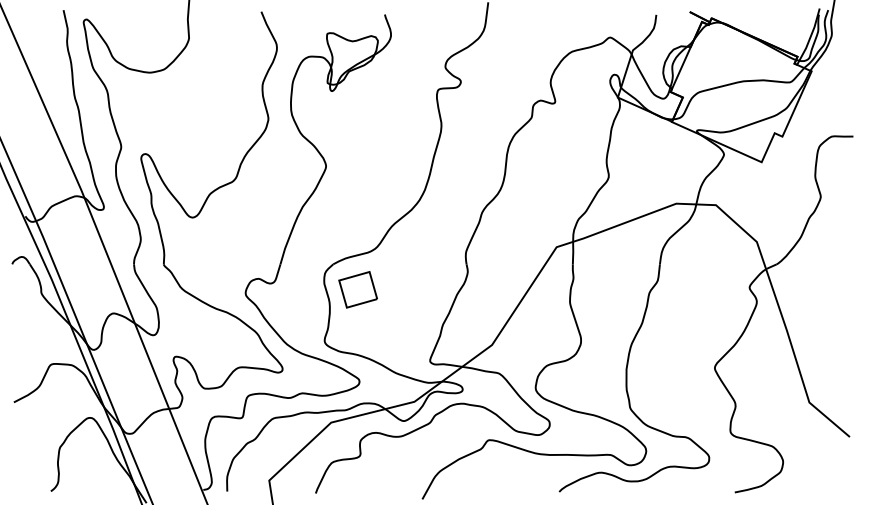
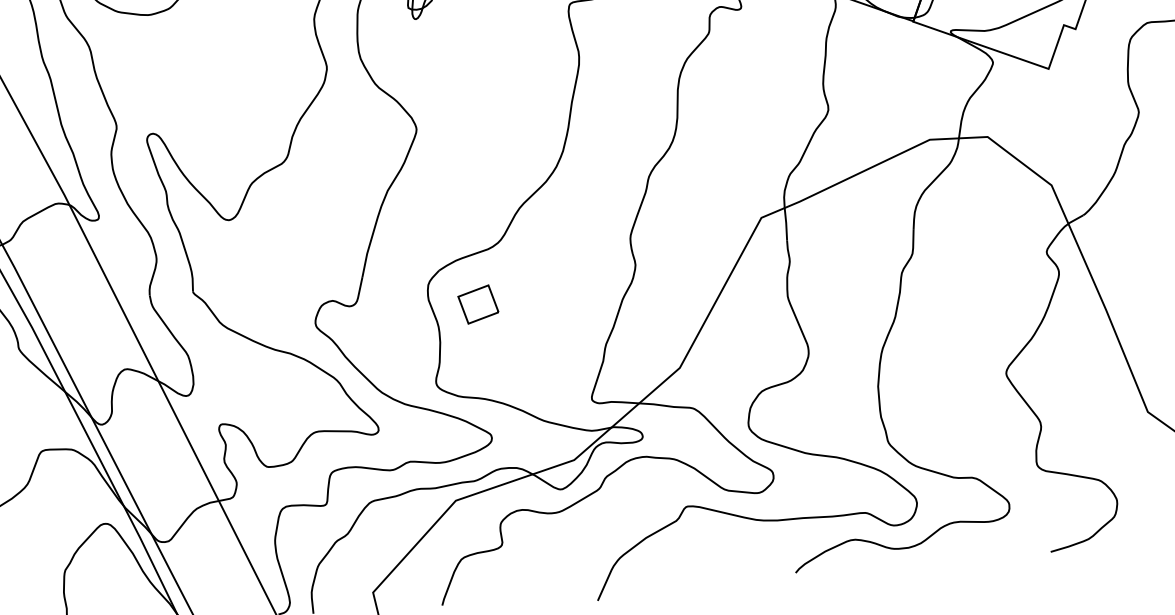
part: (357, 289) -> (477, 304), size x0.7

